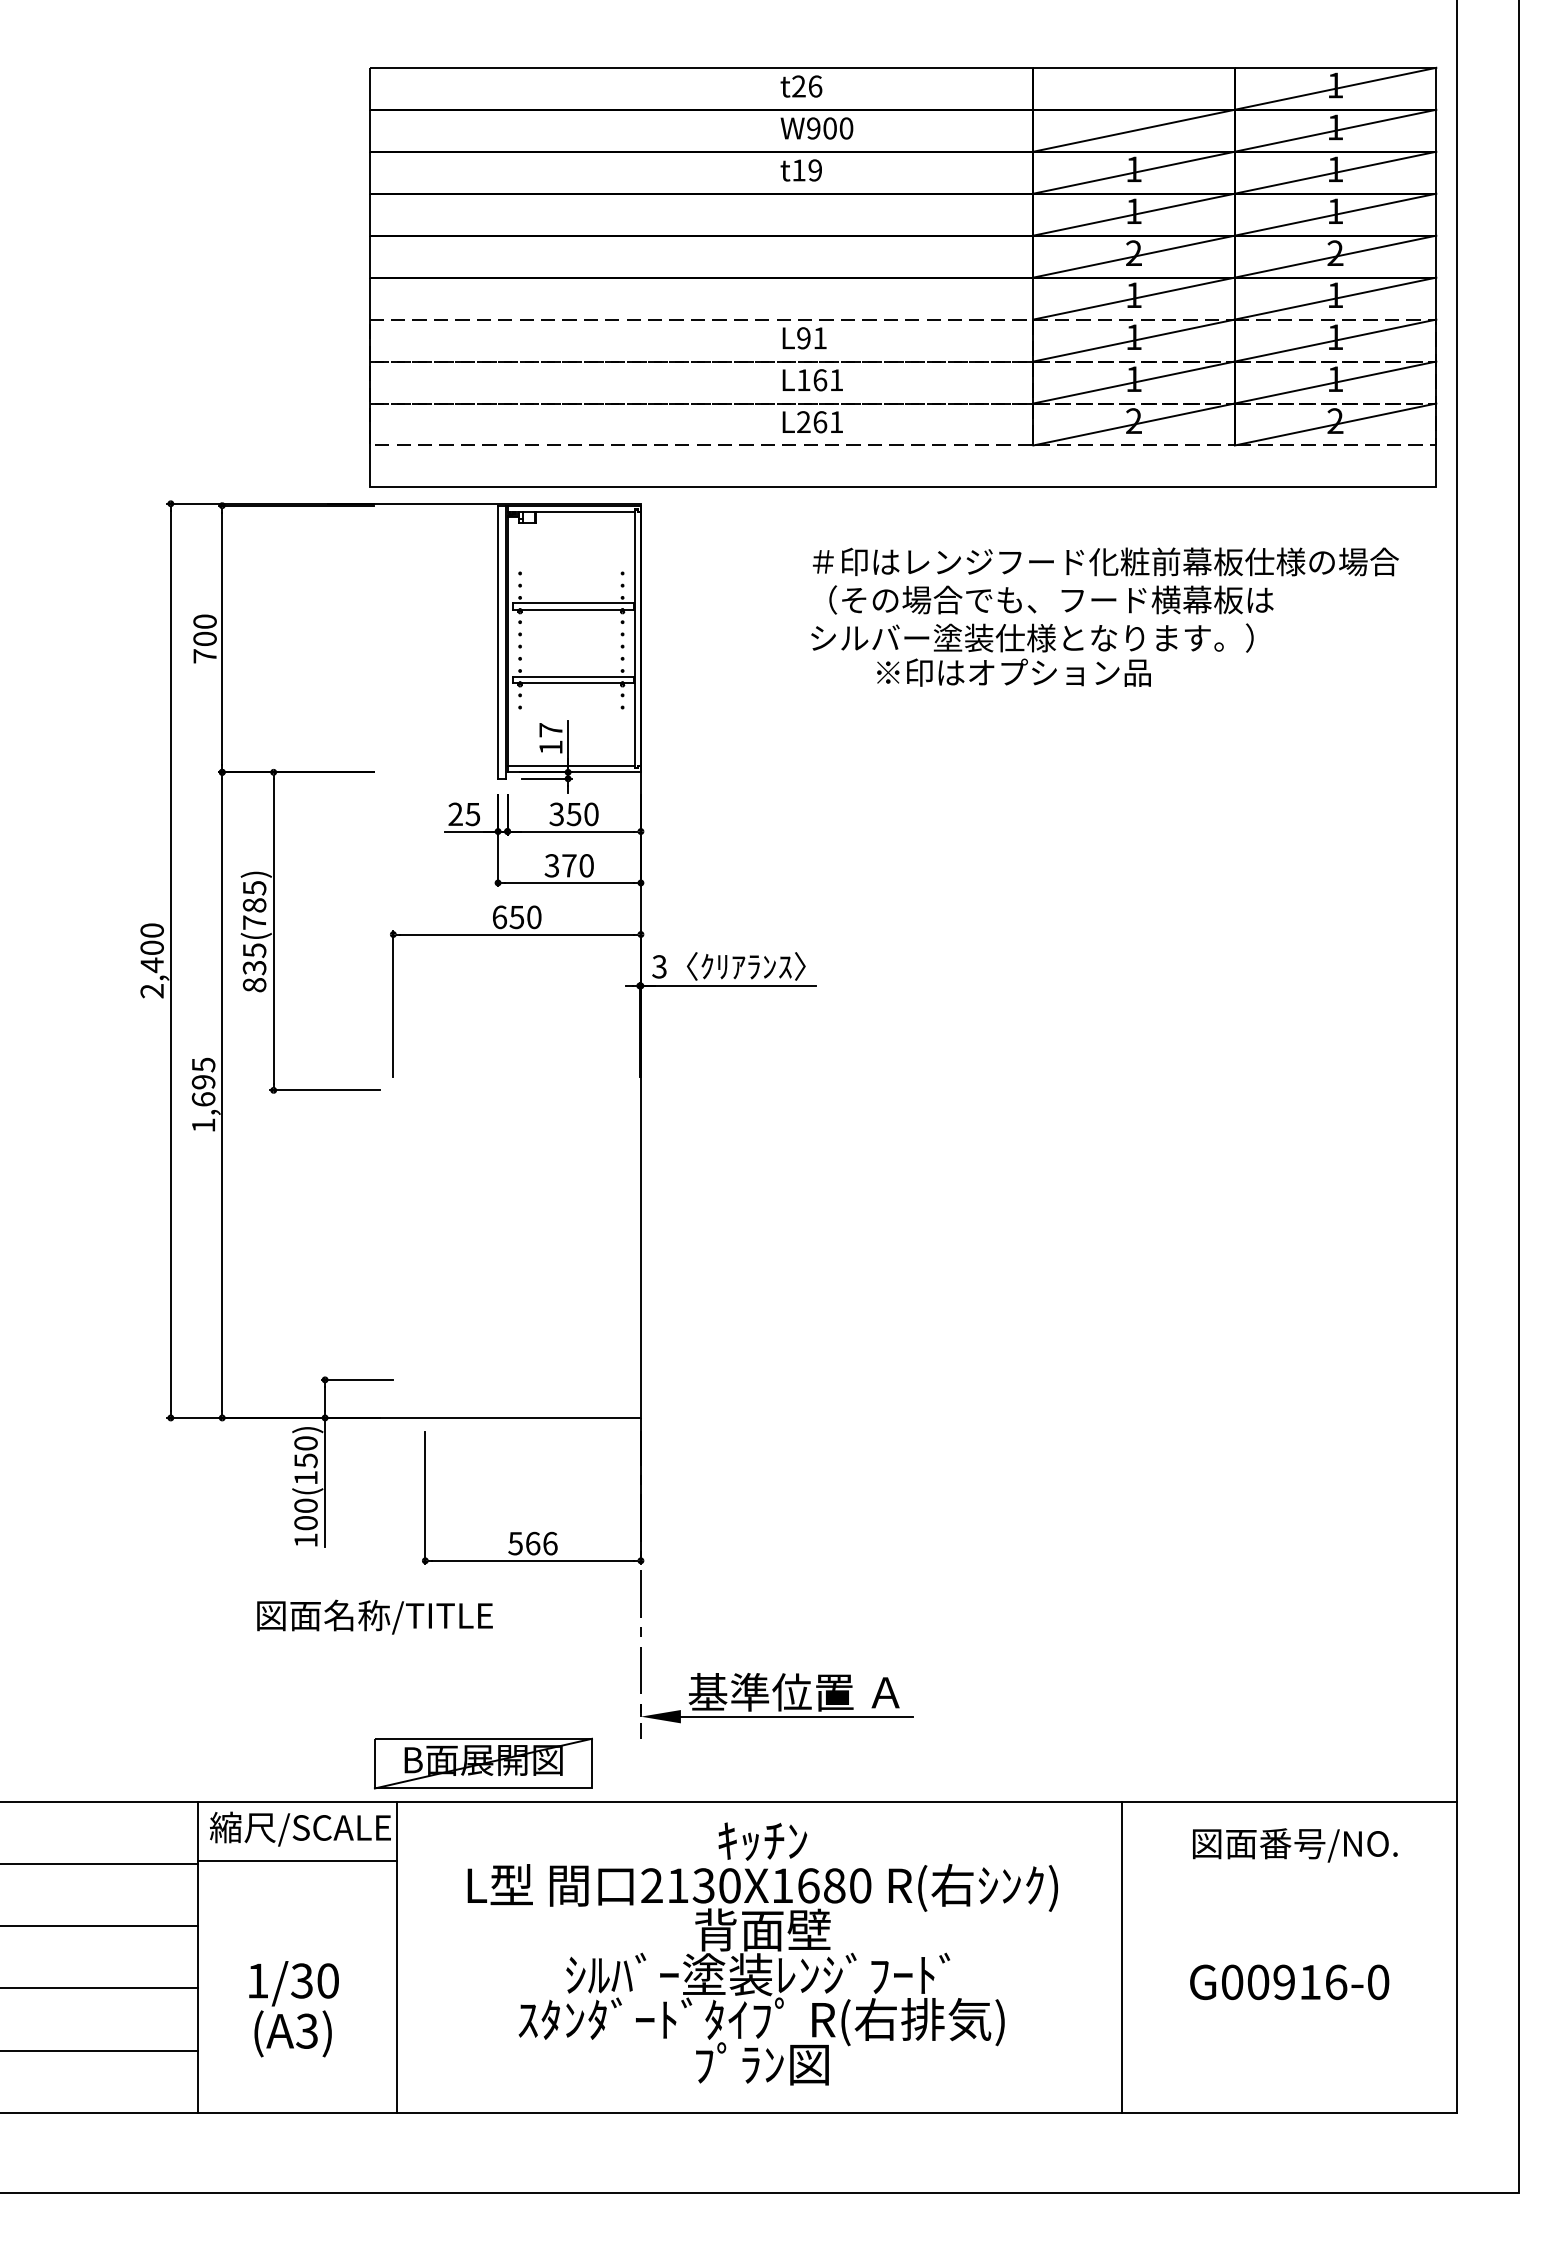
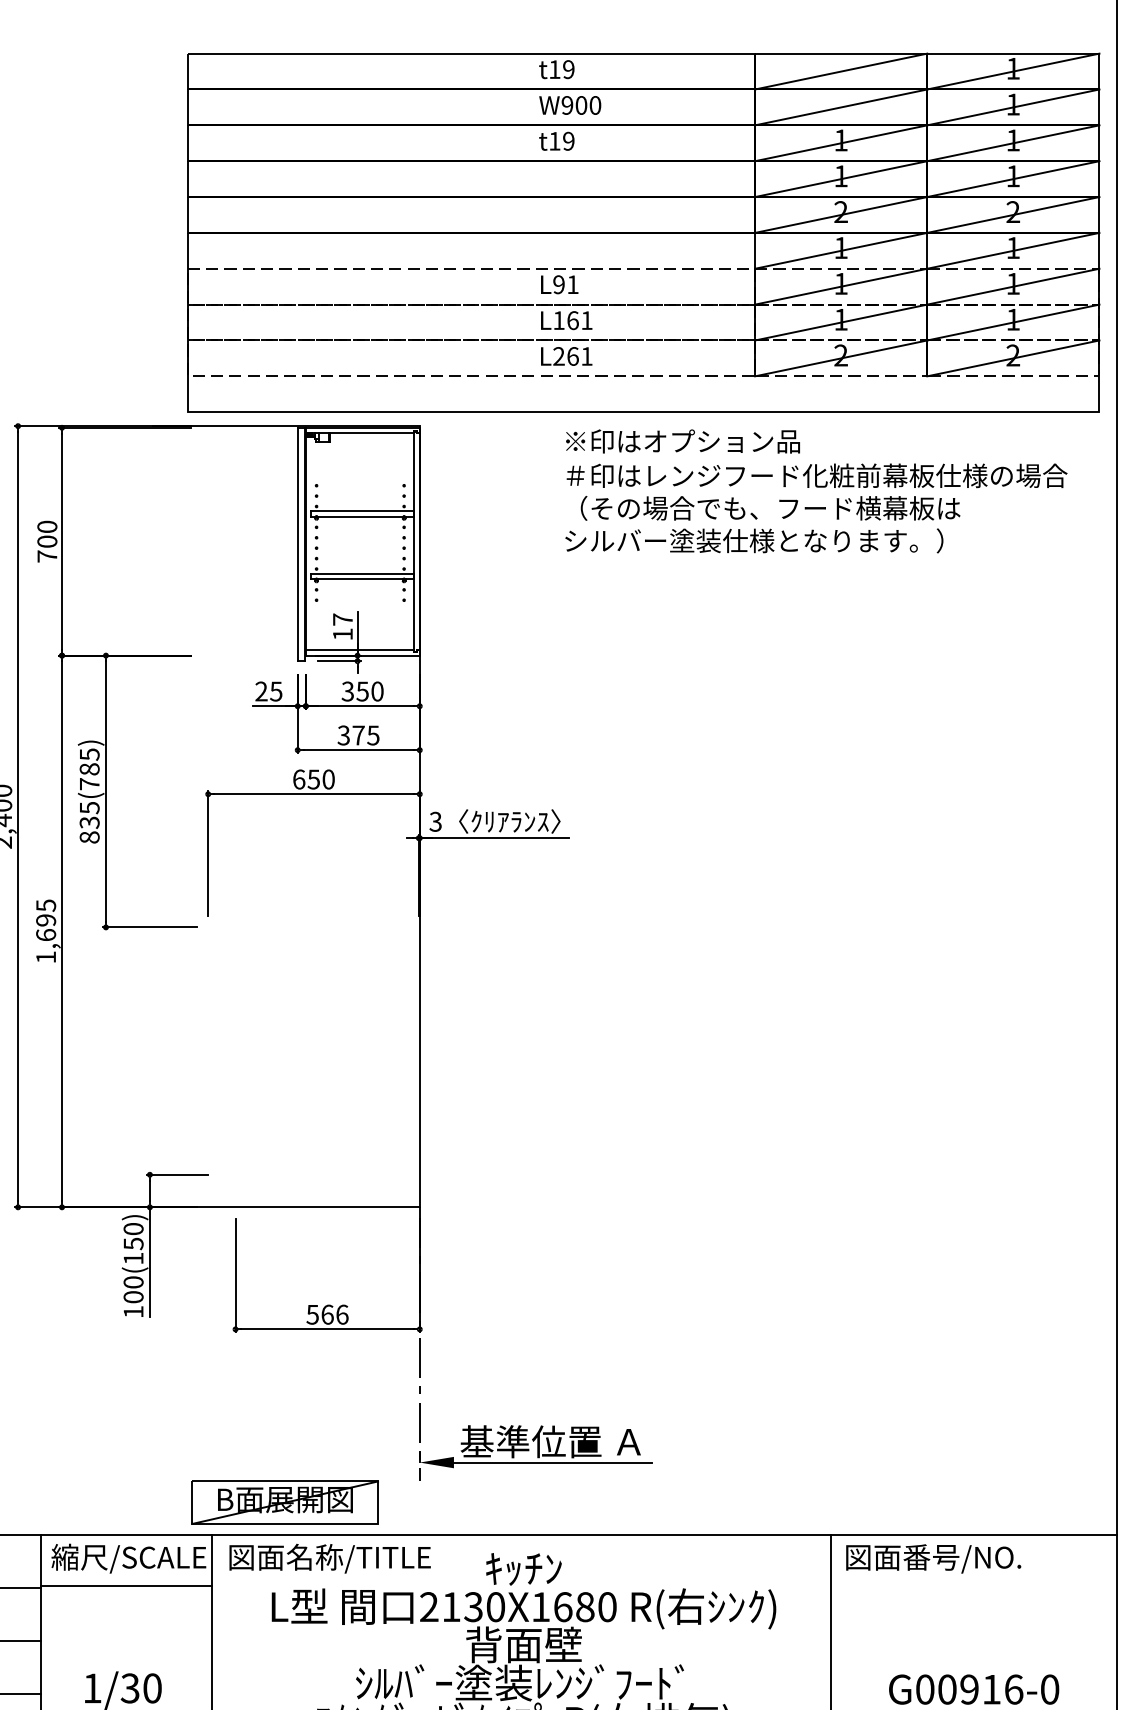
text: (807, 86) -> (562, 69), t26 -> t19
line: (1133, 88) -> (840, 71), added
text: (1013, 672) -> (682, 441), moved
text: (586, 865) -> (373, 735), 370 -> 375
text: (374, 1616) -> (329, 1558), moved
text: (1295, 1845) -> (933, 1558), moved

